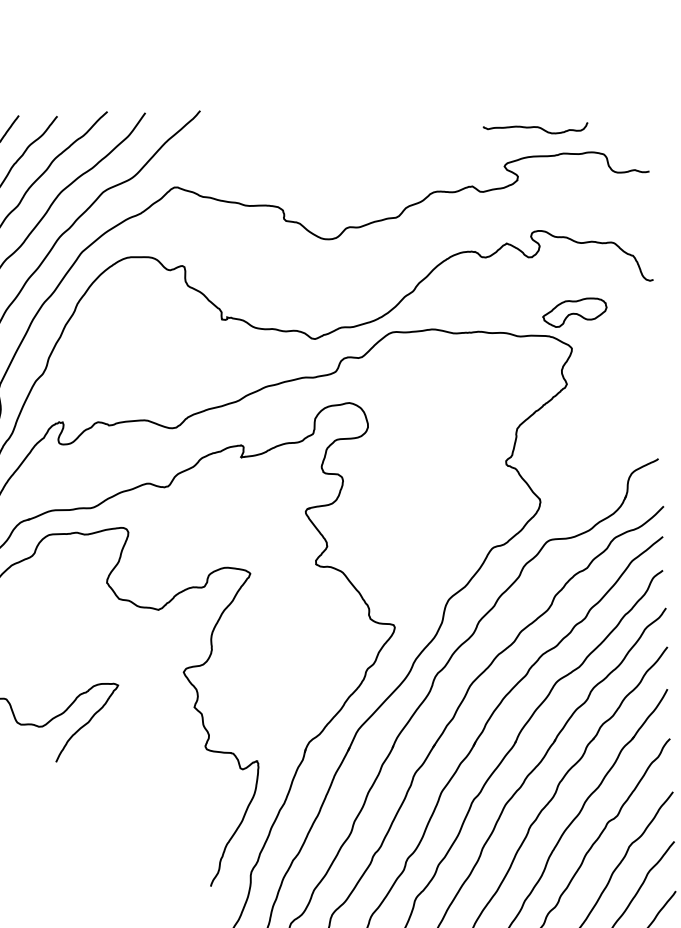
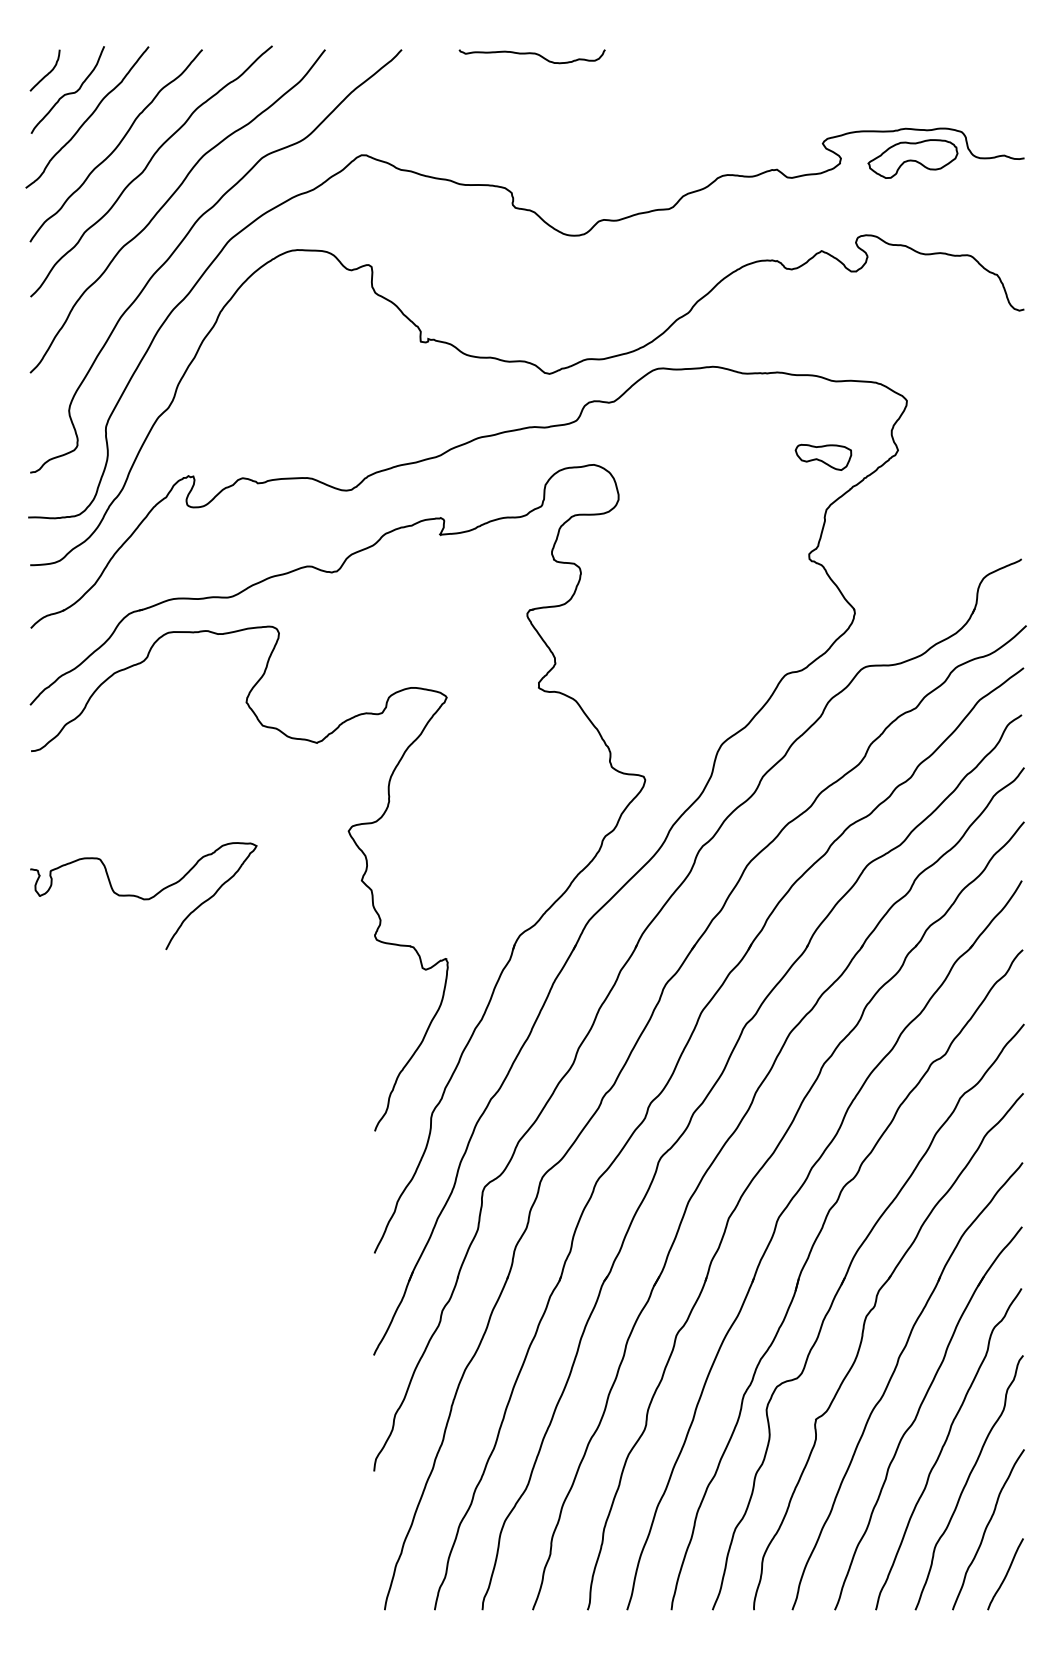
curve: (535, 127) -> (531, 54), moved
part: (574, 312) -> (912, 158), moved
part: (513, 390) -> (823, 456), added

